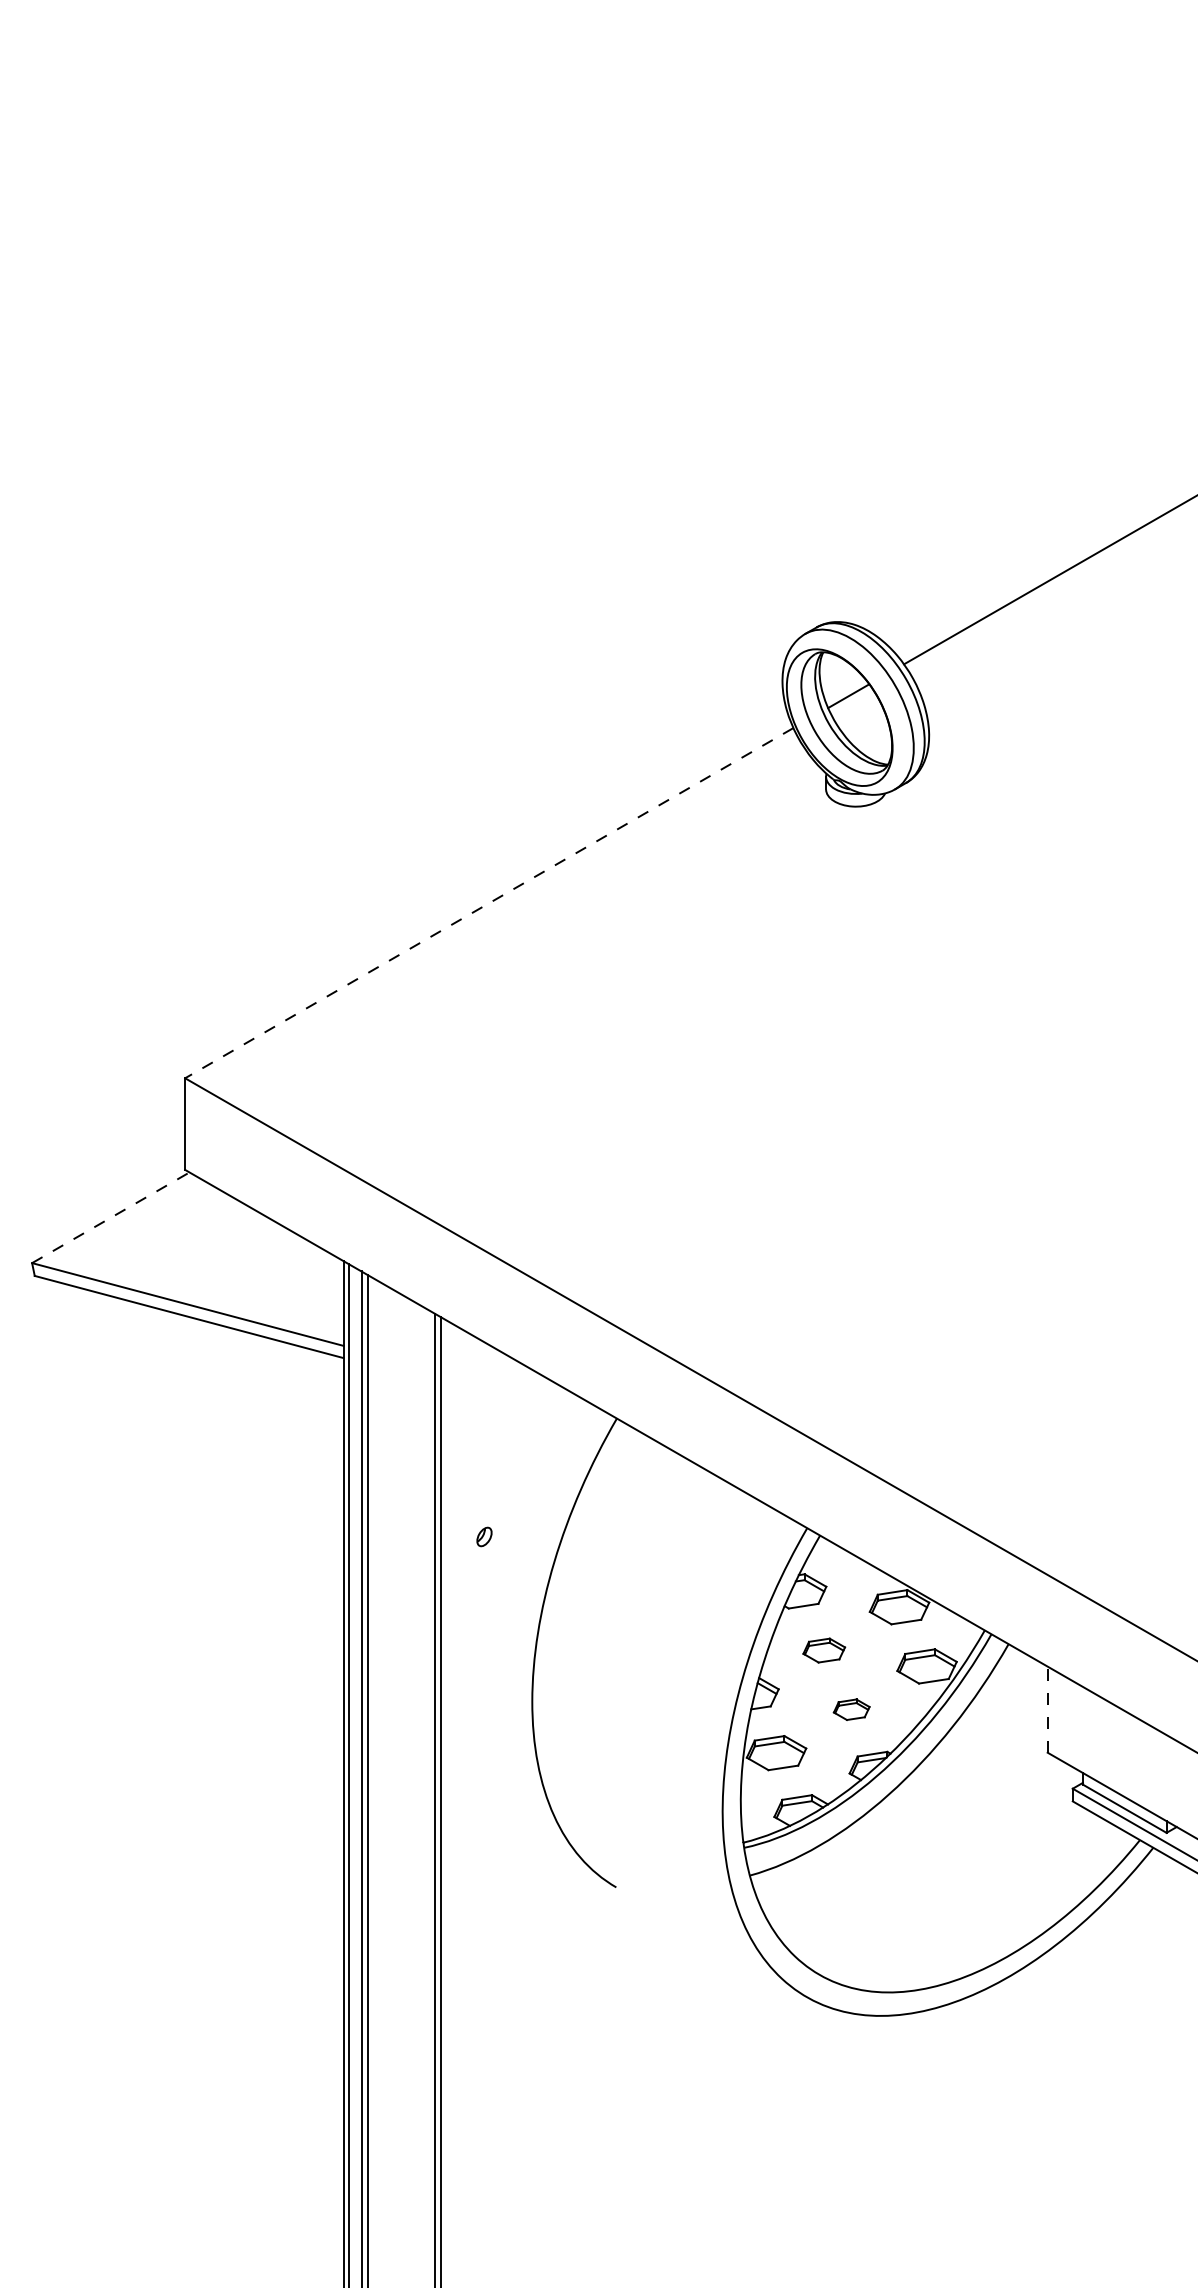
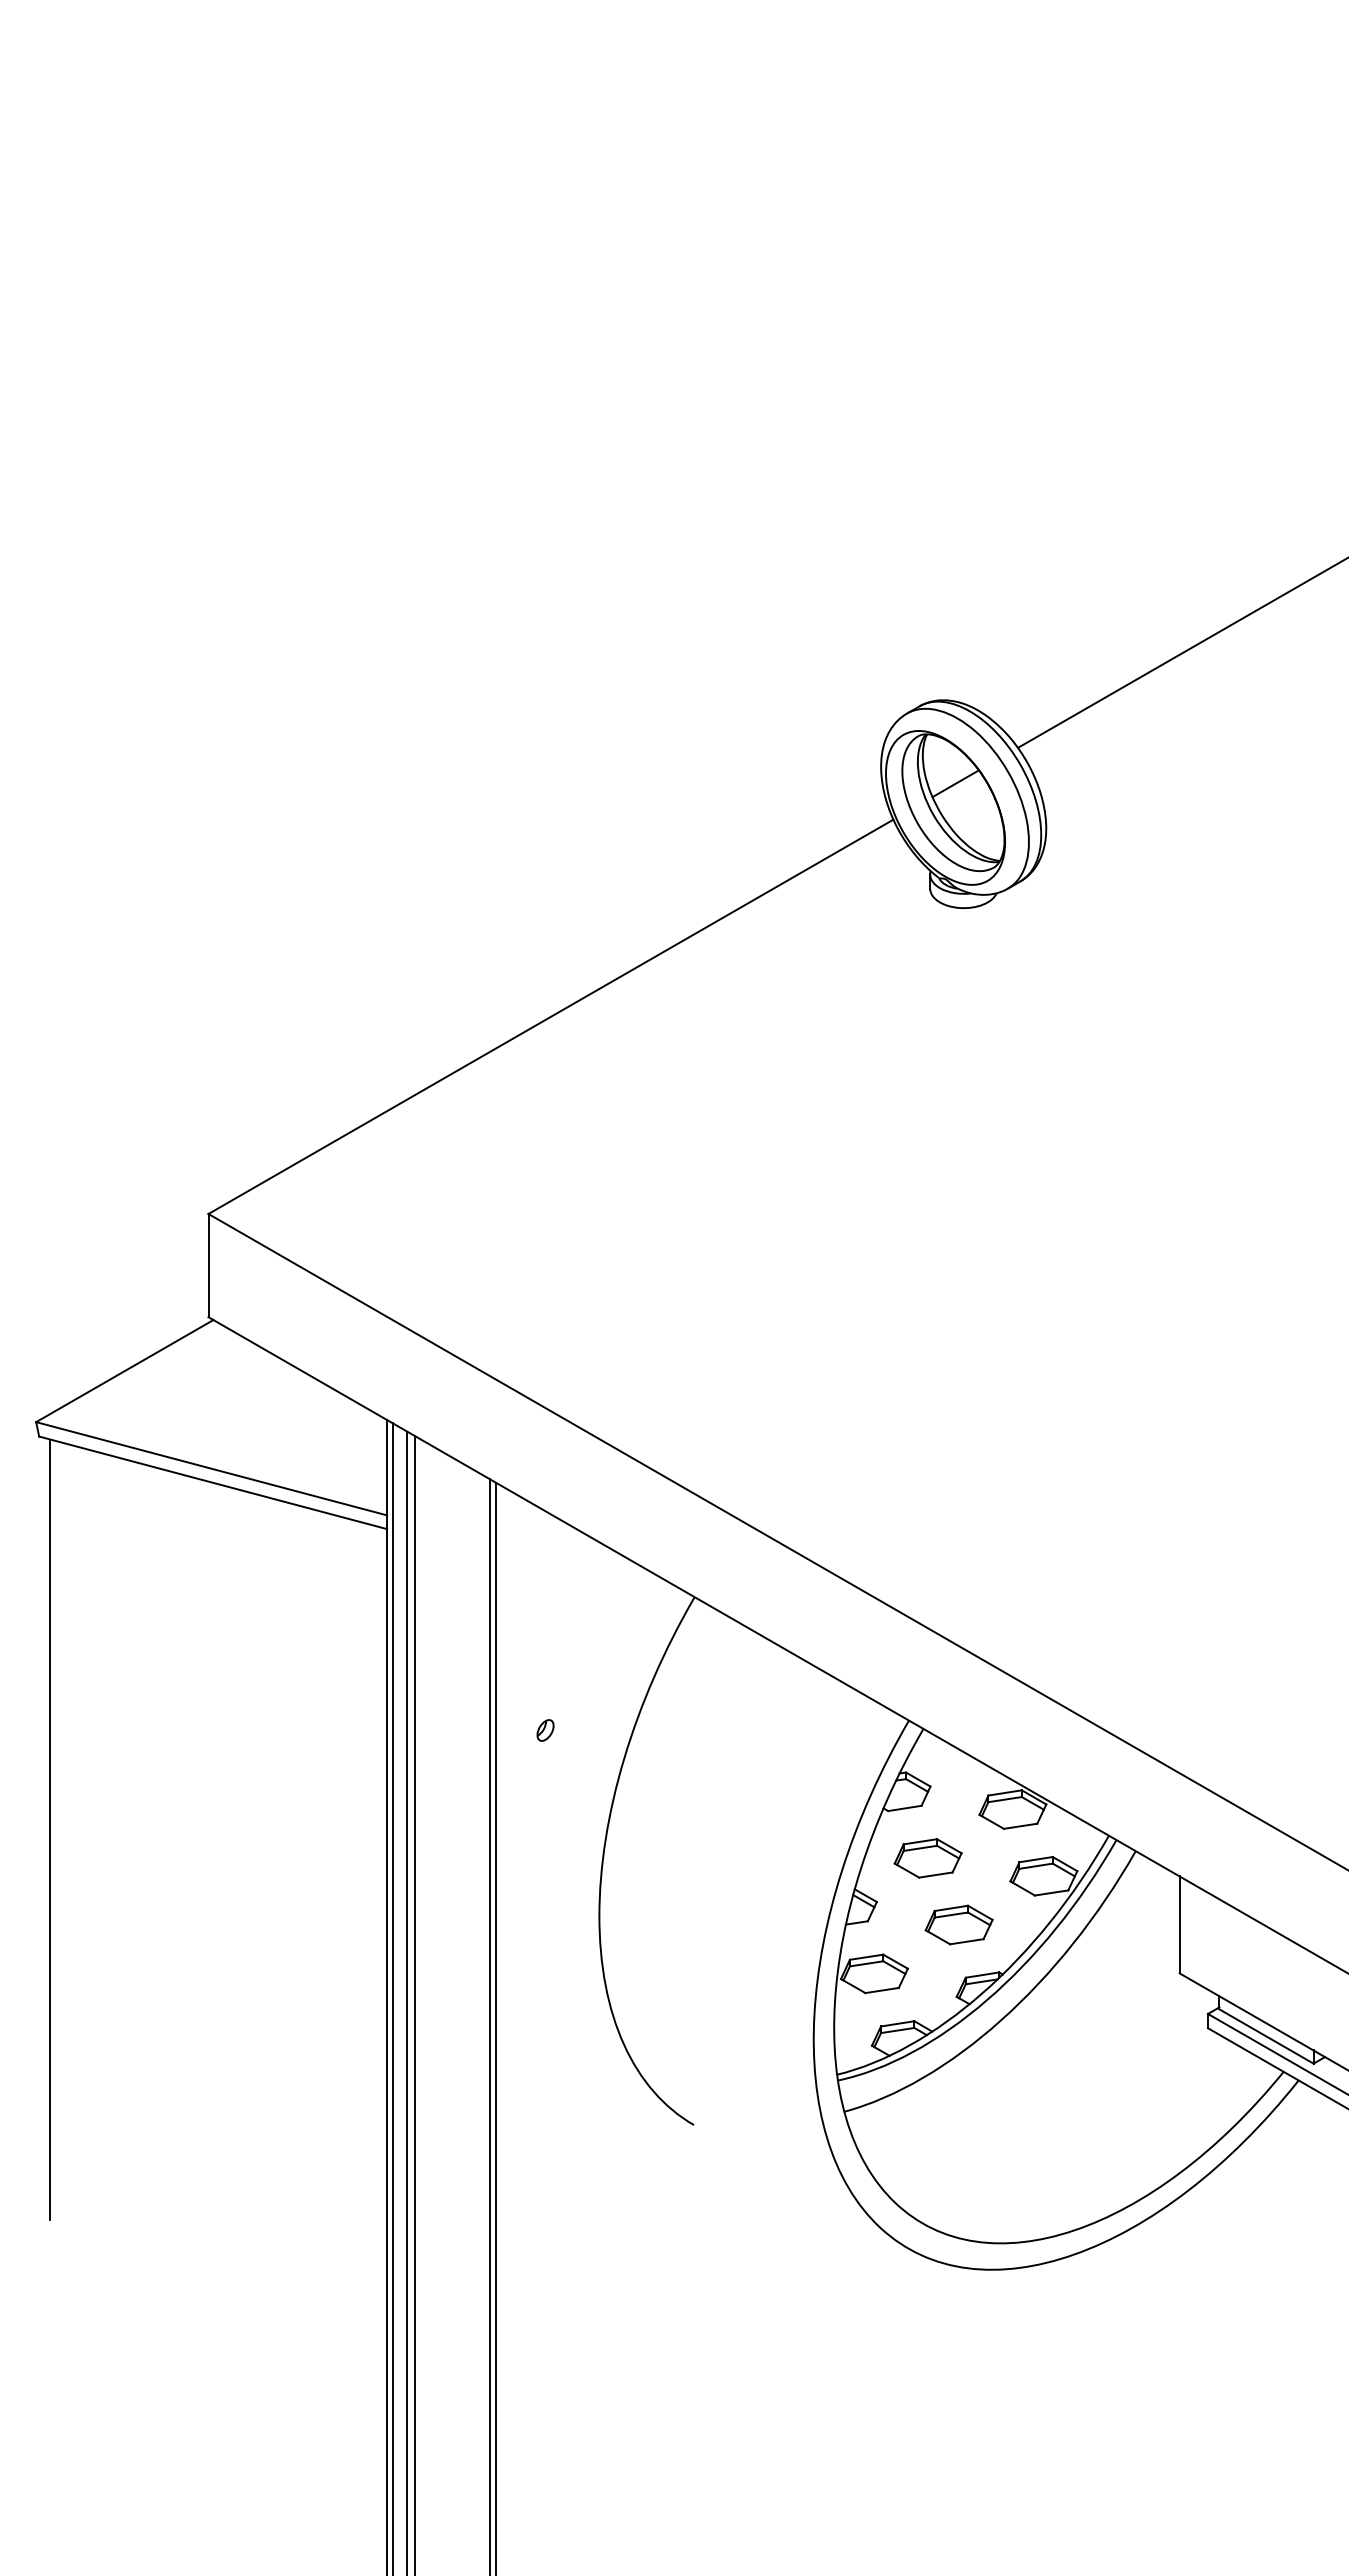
line: (488, 903) -> (550, 1017), dashed -> solid
line: (111, 1217) -> (125, 1370), dashed -> solid
line: (44, 1624) -> (50, 1829), added
part: (823, 1650) -> (927, 1858), size x1.43
part: (851, 1709) -> (958, 1924), size x1.67
line: (1047, 1709) -> (1179, 1924), dashed -> solid

